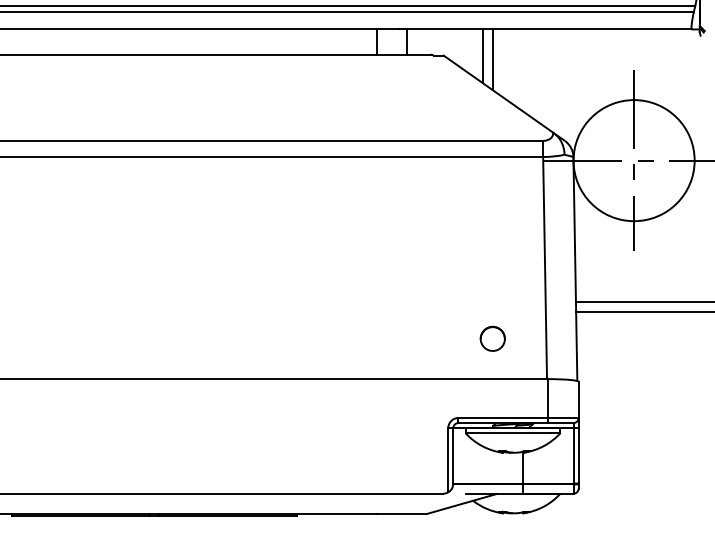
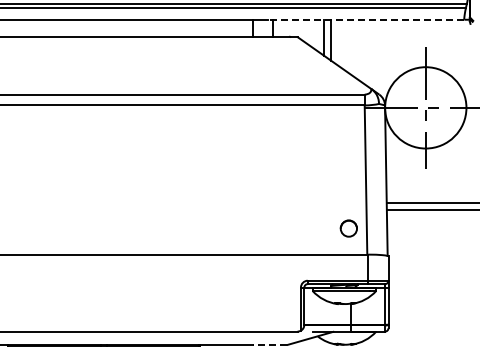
line: (544, 29) -> (365, 19), solid -> dashed
circle: (492, 338) -> (348, 228), moved
line: (401, 514) -> (269, 345), solid -> dashed

